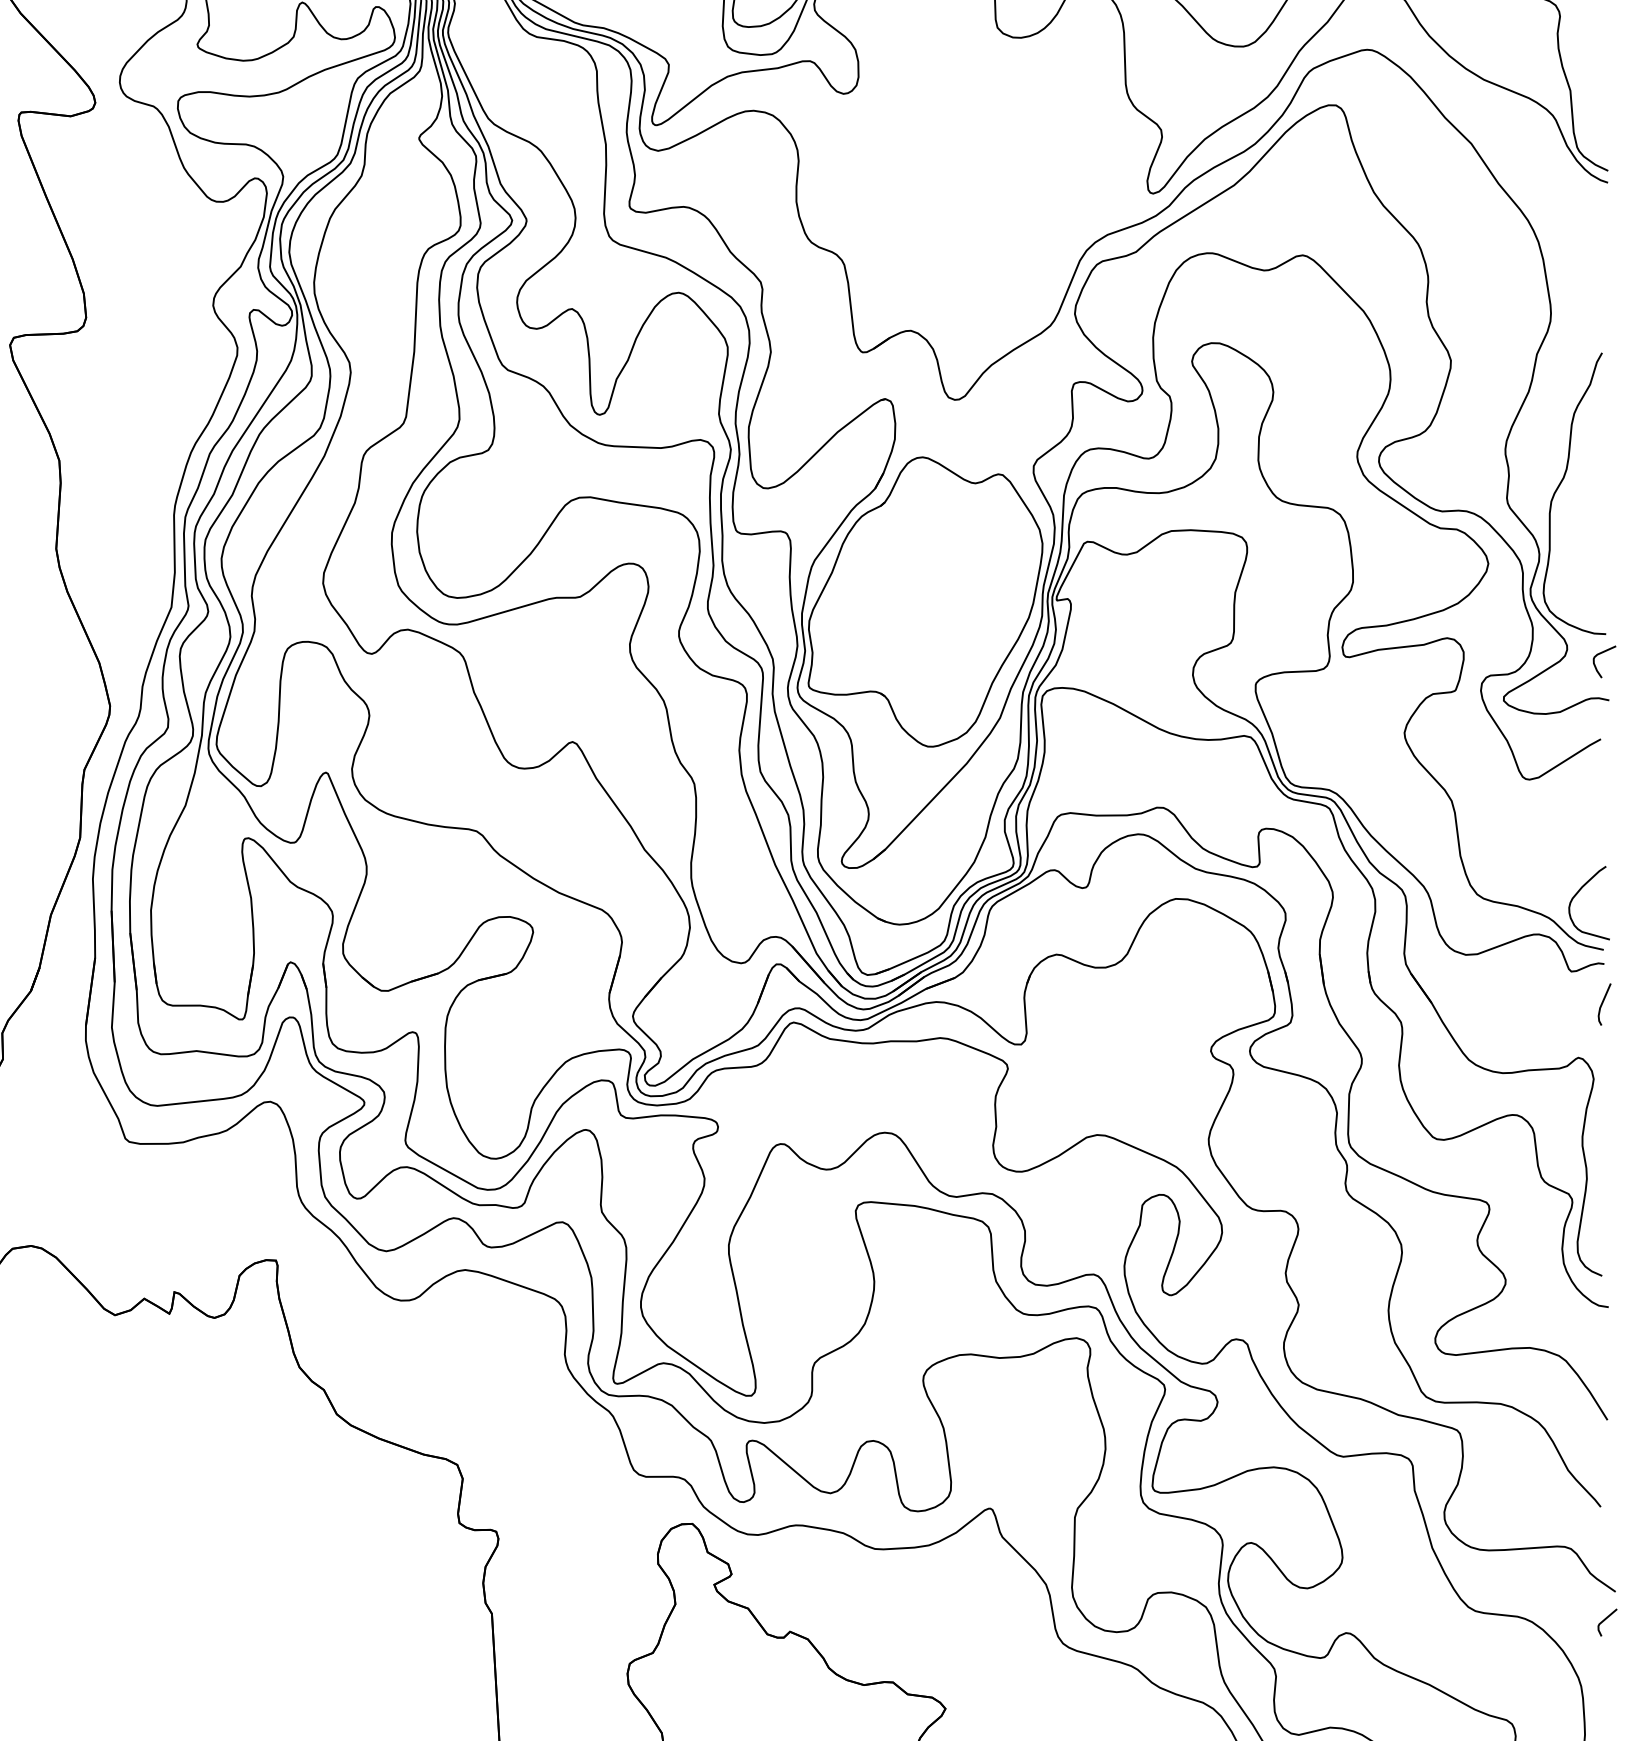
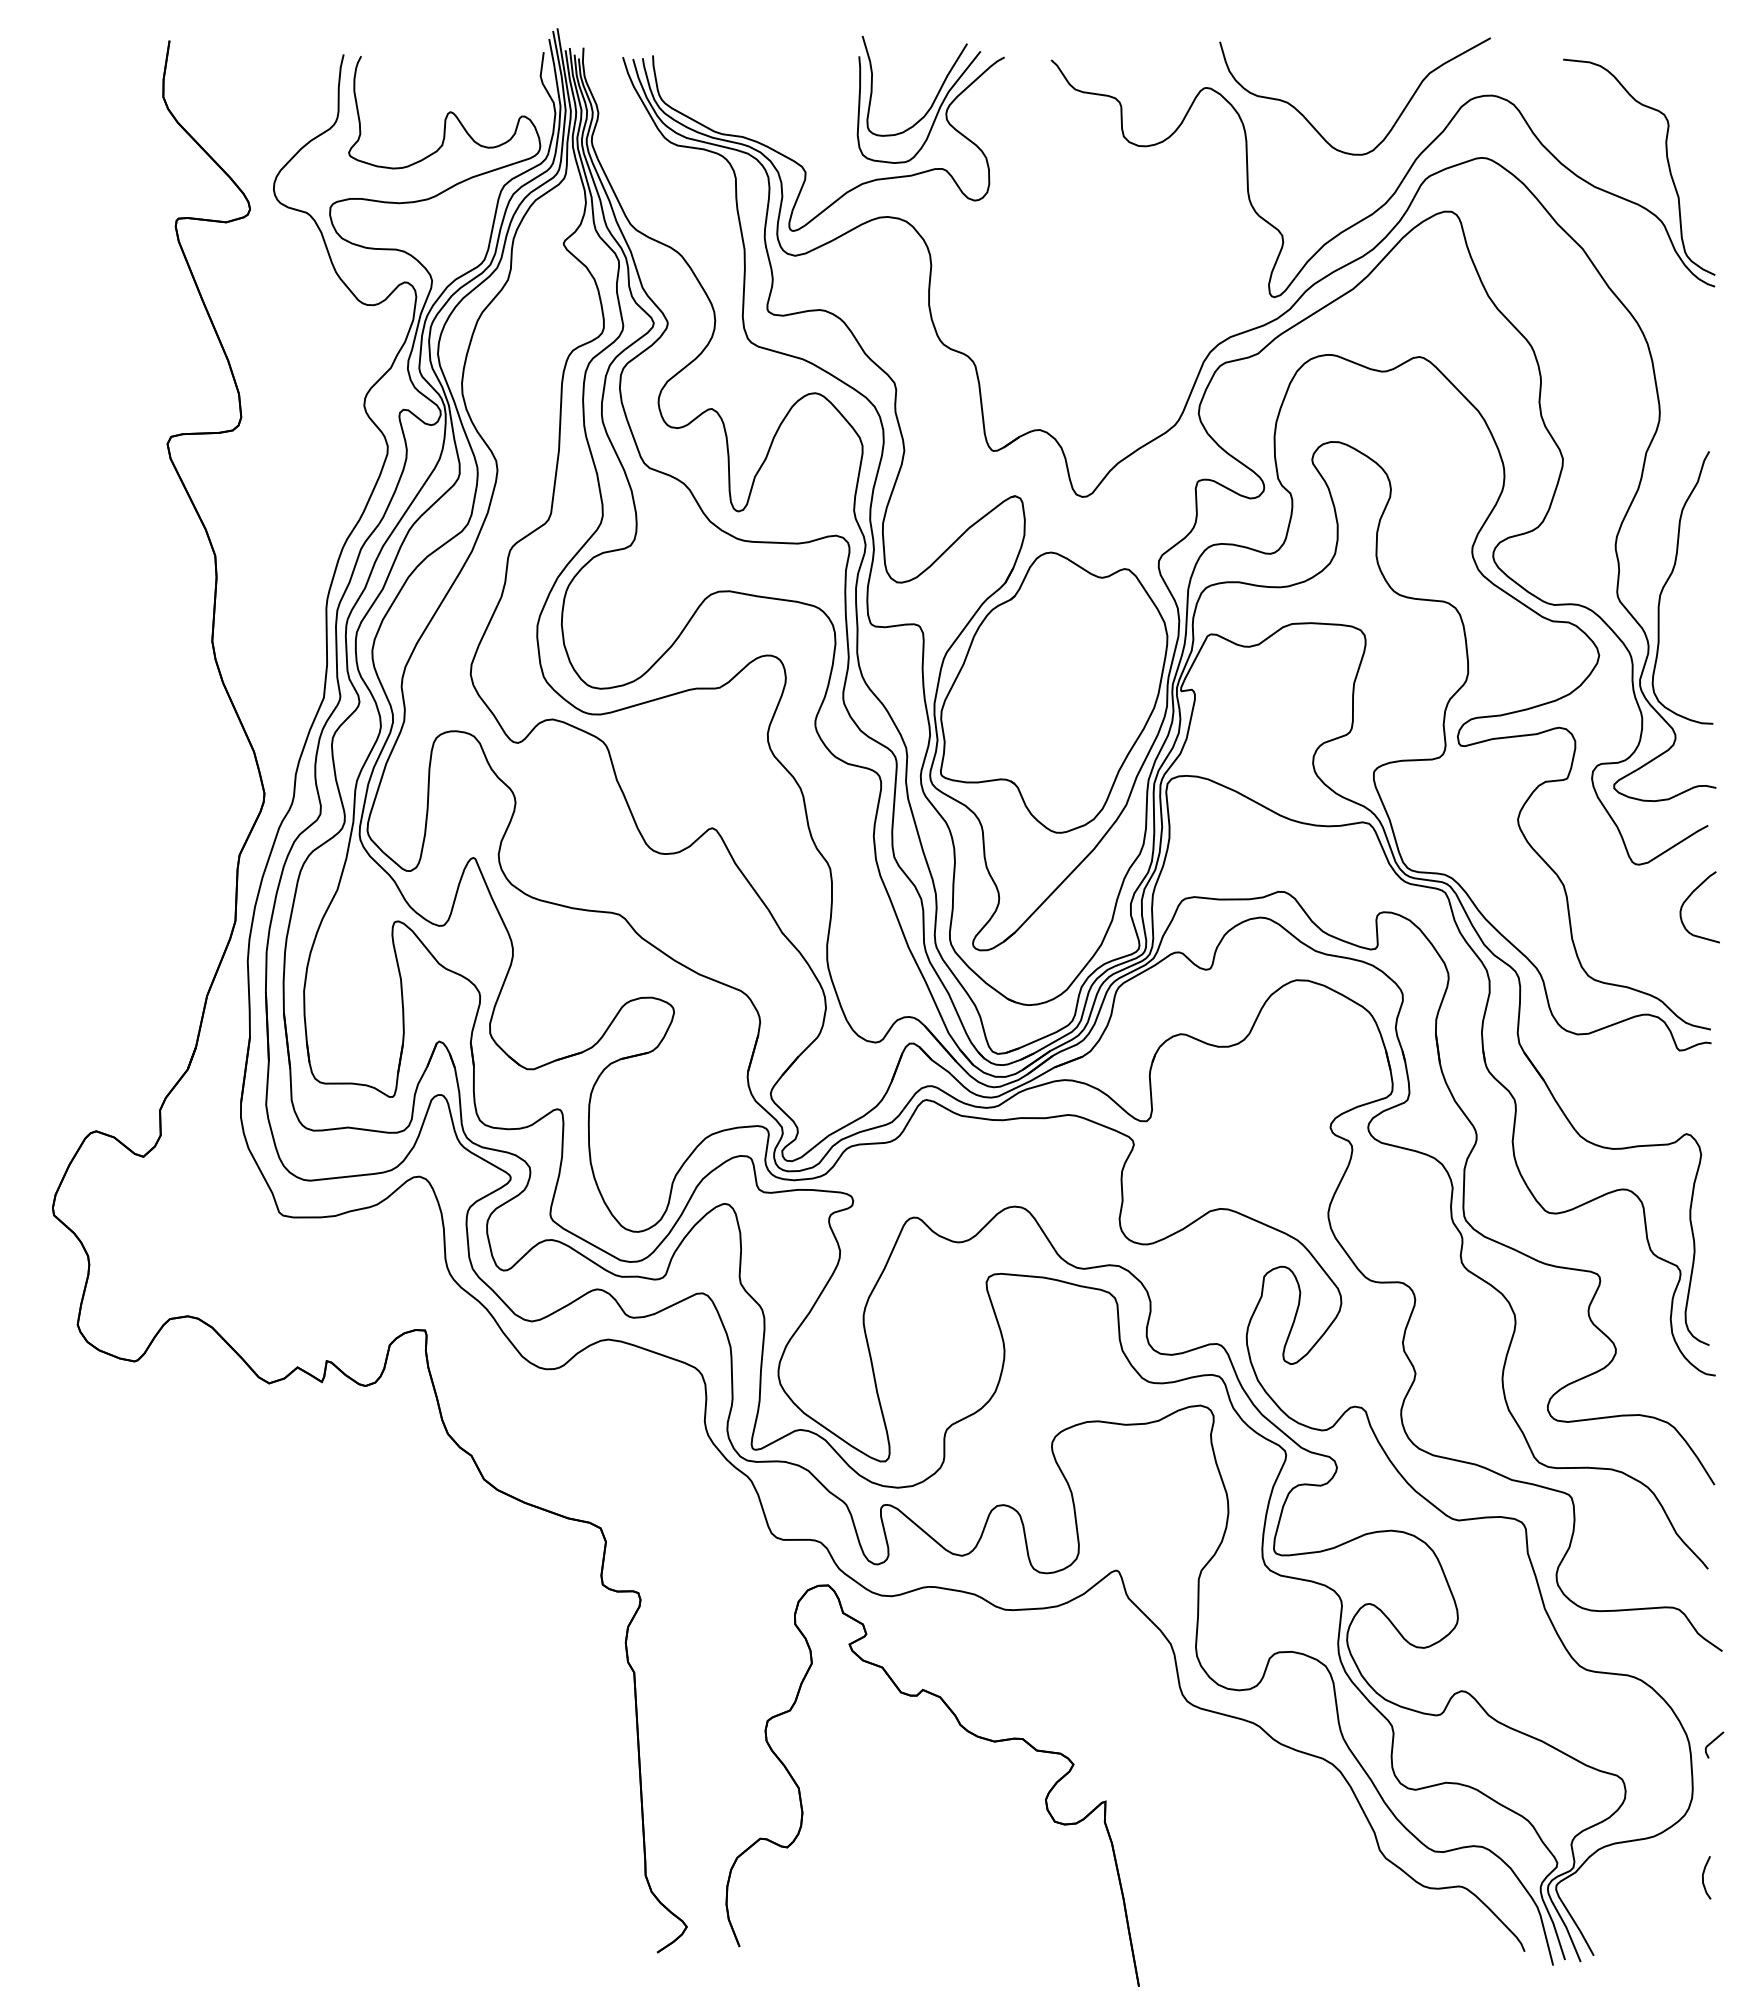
curve: (1603, 653) -> (1710, 742), removed
curve: (1578, 893) -> (1689, 897), moved
line: (1603, 1003) -> (1710, 1081), removed
line: (1606, 1619) -> (1713, 1742), moved

